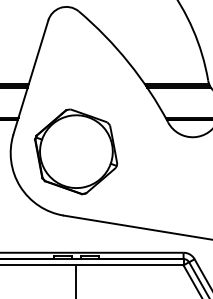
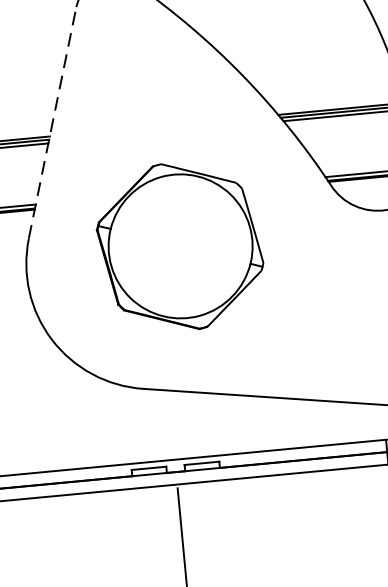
line: (30, 77) -> (51, 123), solid -> dashed
part: (76, 151) -> (180, 245), moved

